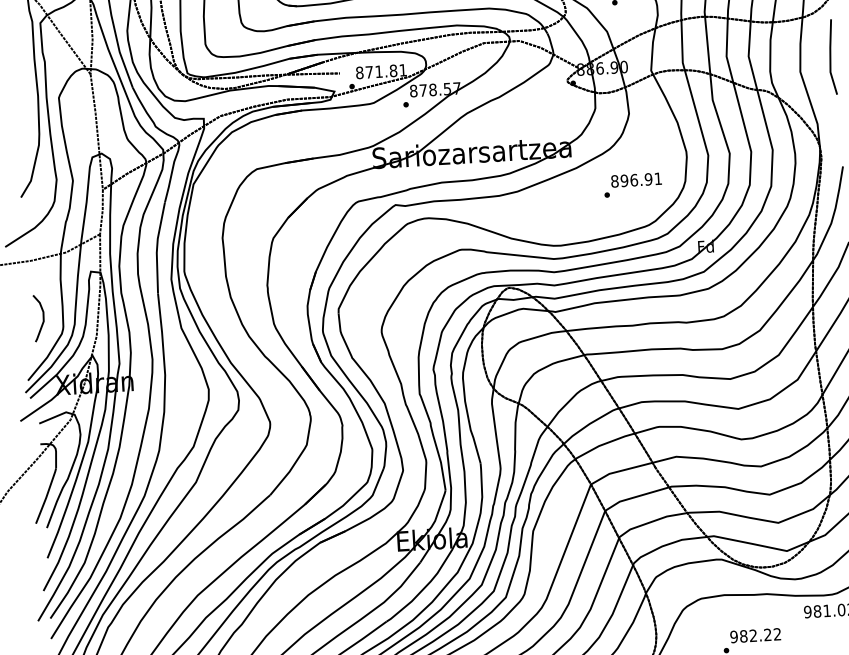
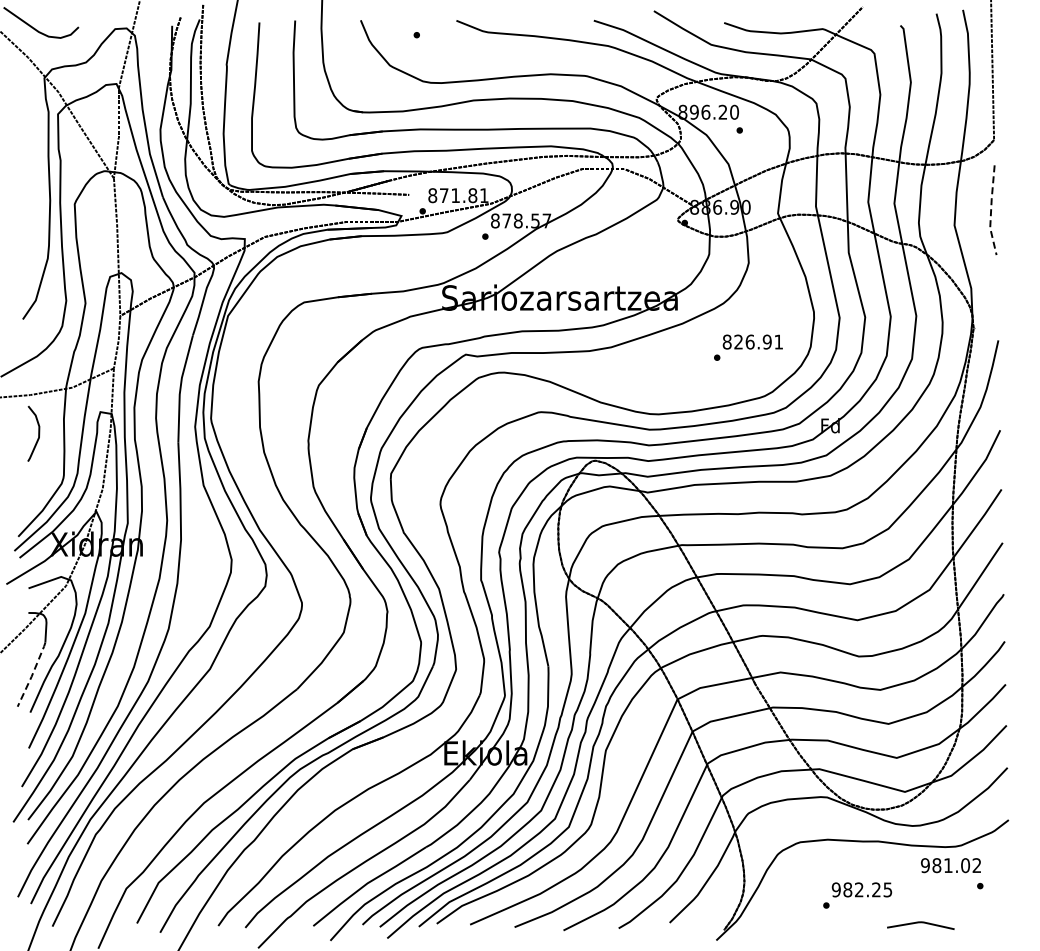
line: (830, 58) -> (991, 211), solid -> dashed
text: (624, 180) -> (738, 341), 896.91 -> 826.91
curve: (43, 317) -> (38, 433), moved
line: (46, 496) -> (32, 675), solid -> dashed
text: (777, 634) -> (887, 889), 982.22 -> 982.25

